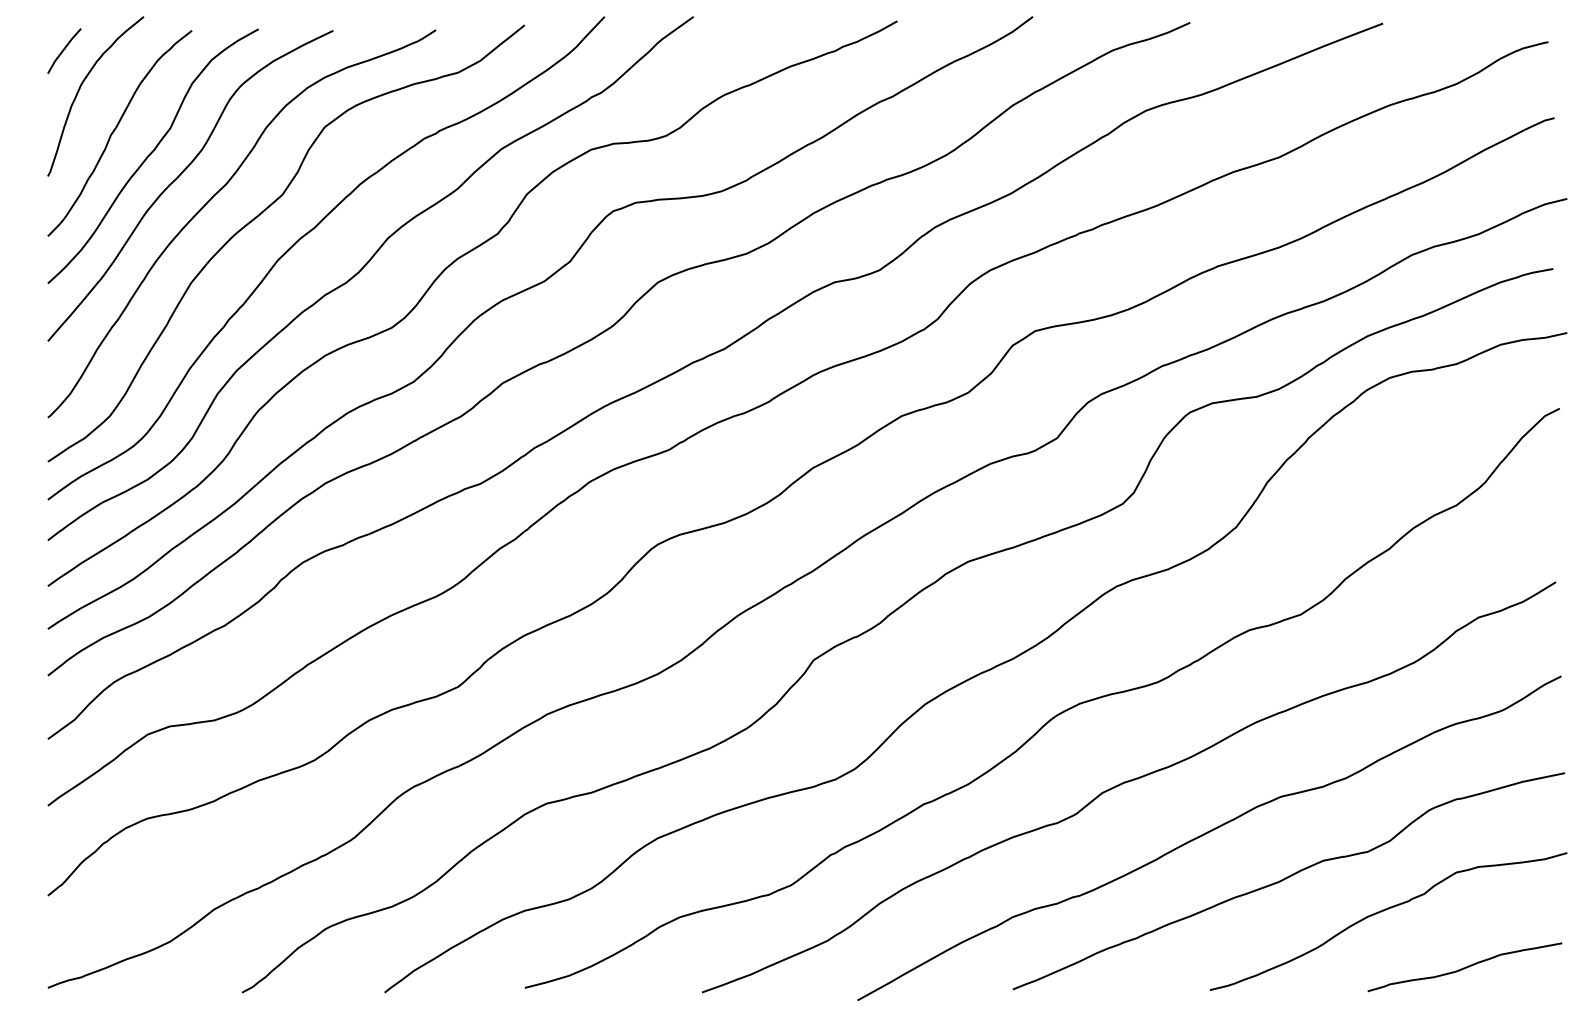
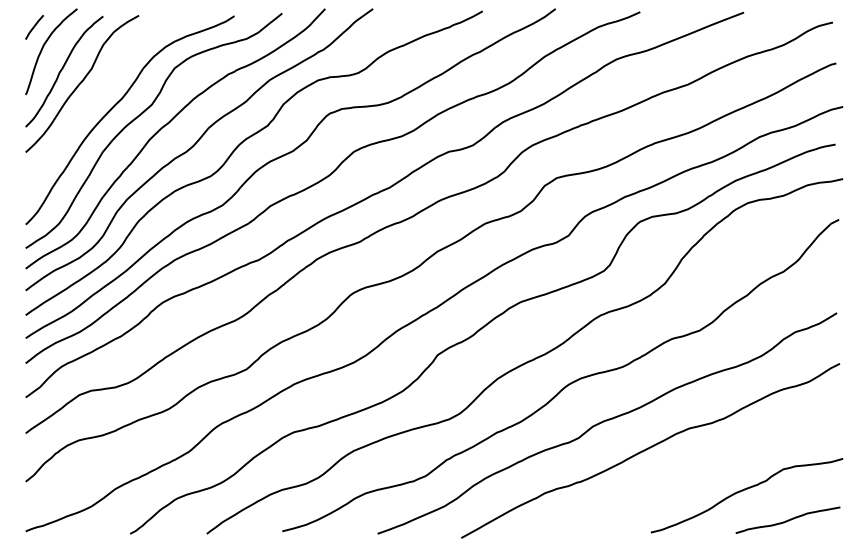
curve: (181, 175) -> (97, 94), removed
curve: (1287, 880) -> (692, 473), removed

